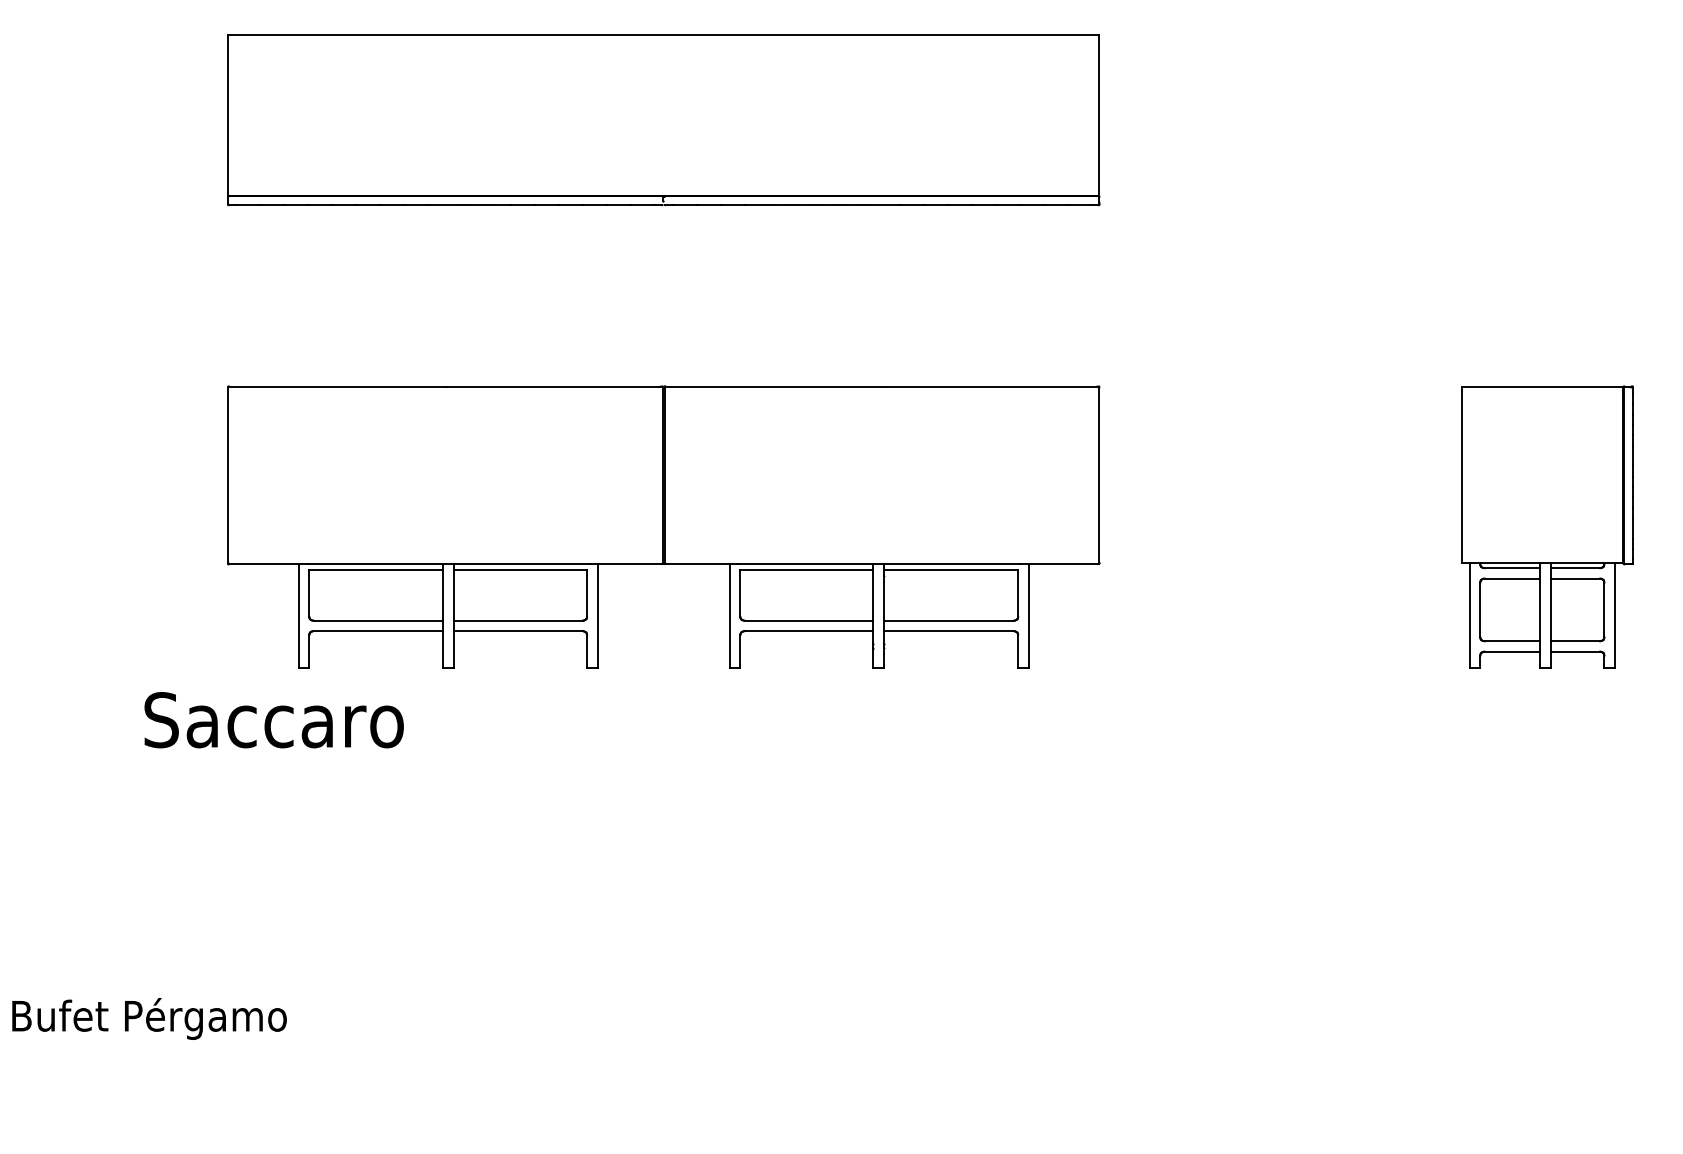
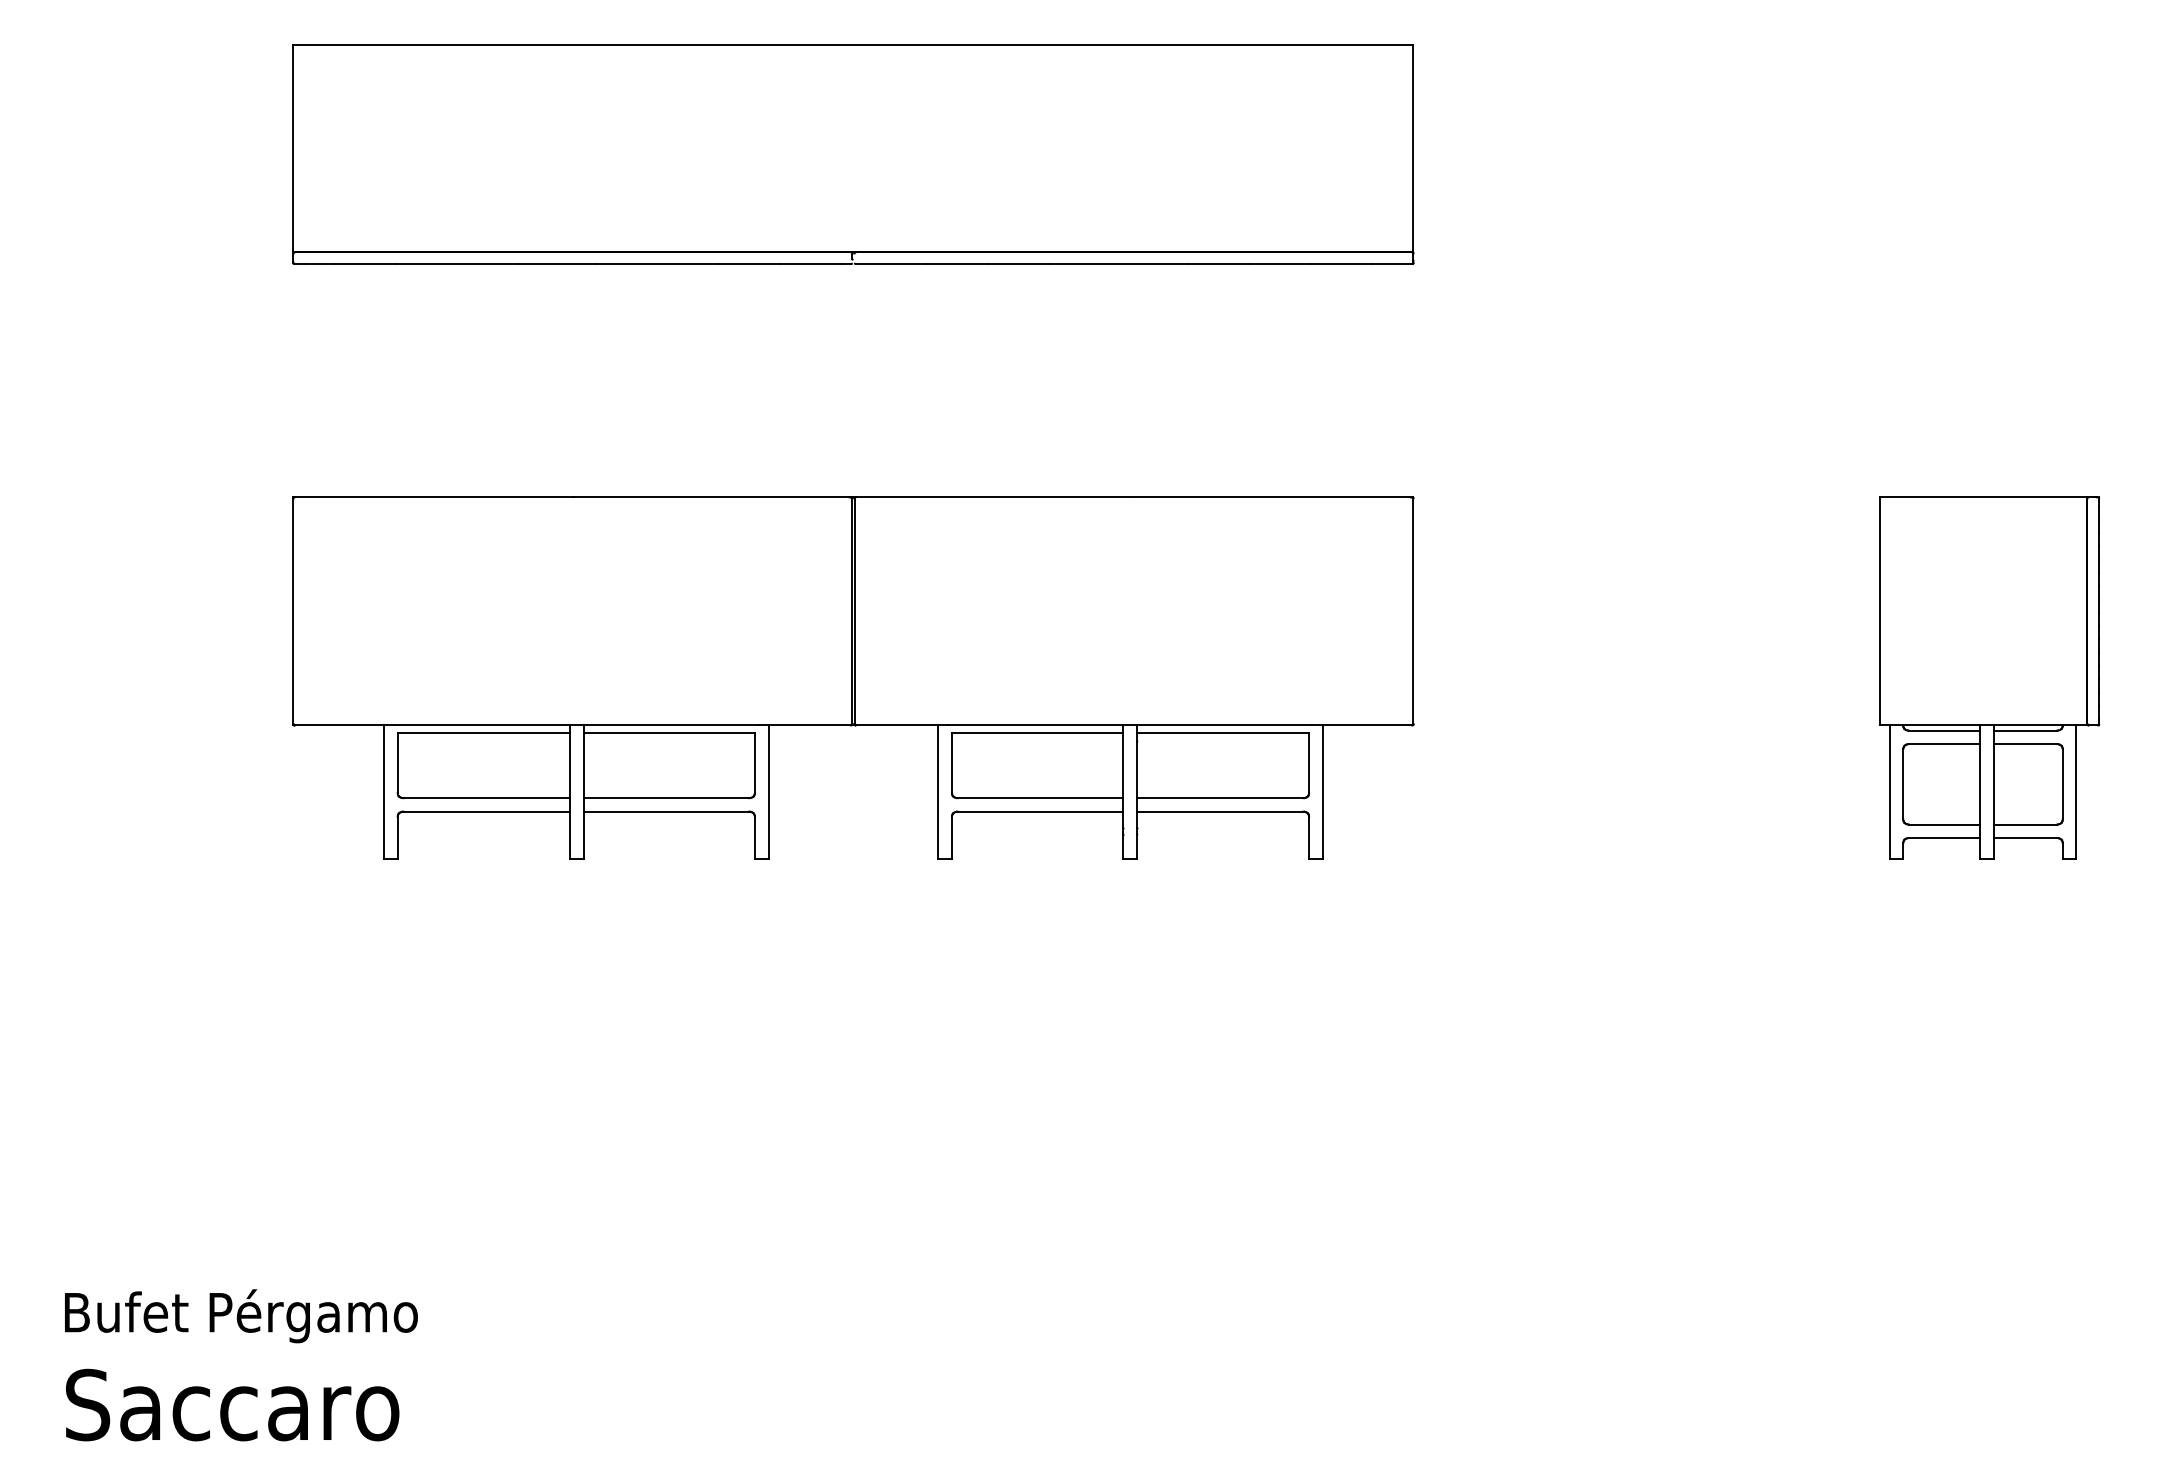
text: (274, 719) -> (232, 1404), moved
text: (149, 1019) -> (241, 1316), moved

